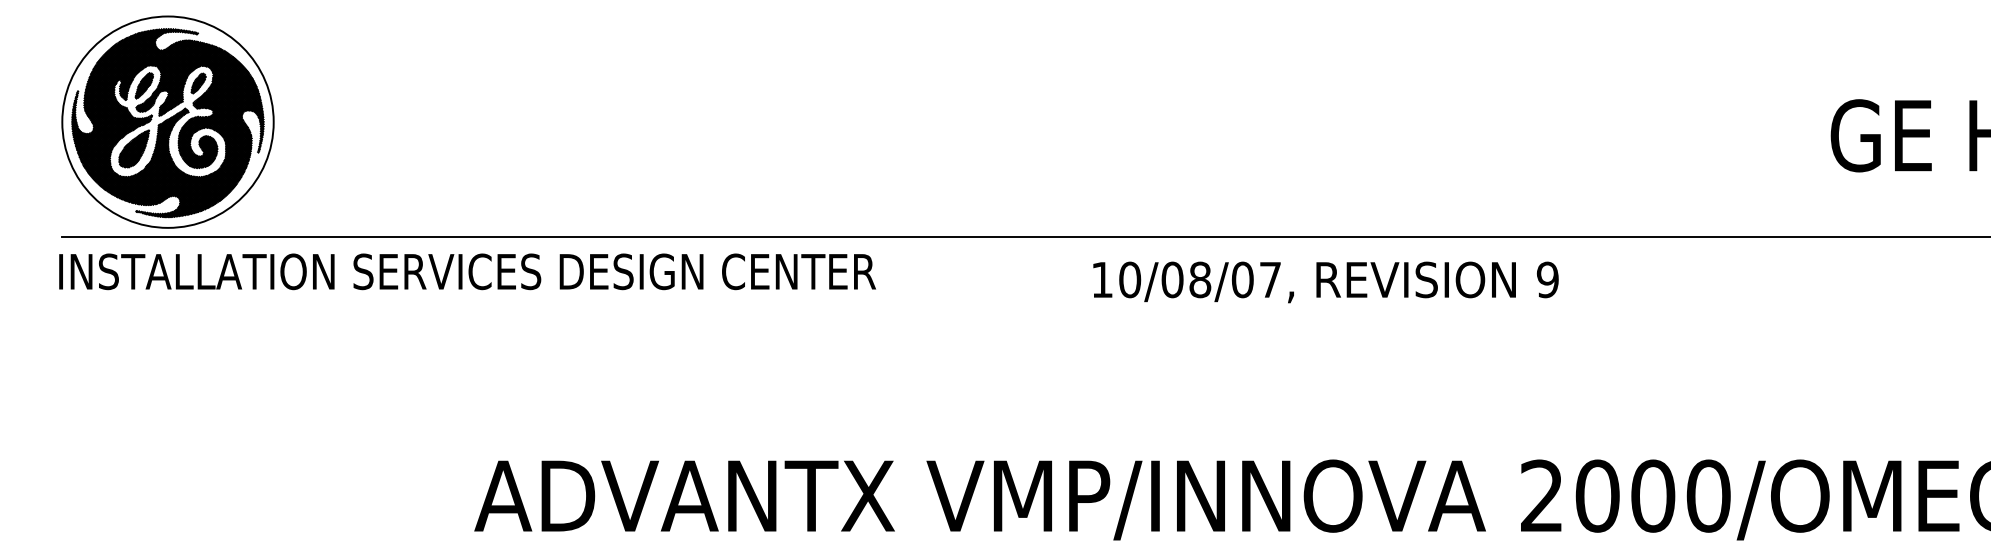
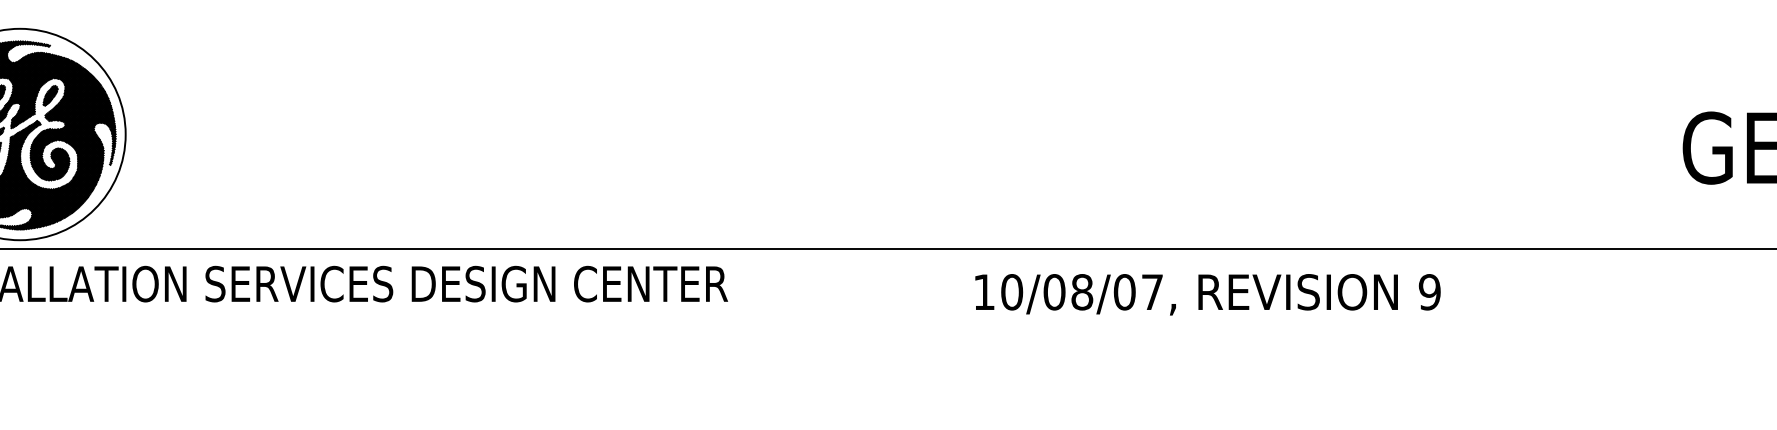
text: (1325, 282) -> (1207, 294), moved

